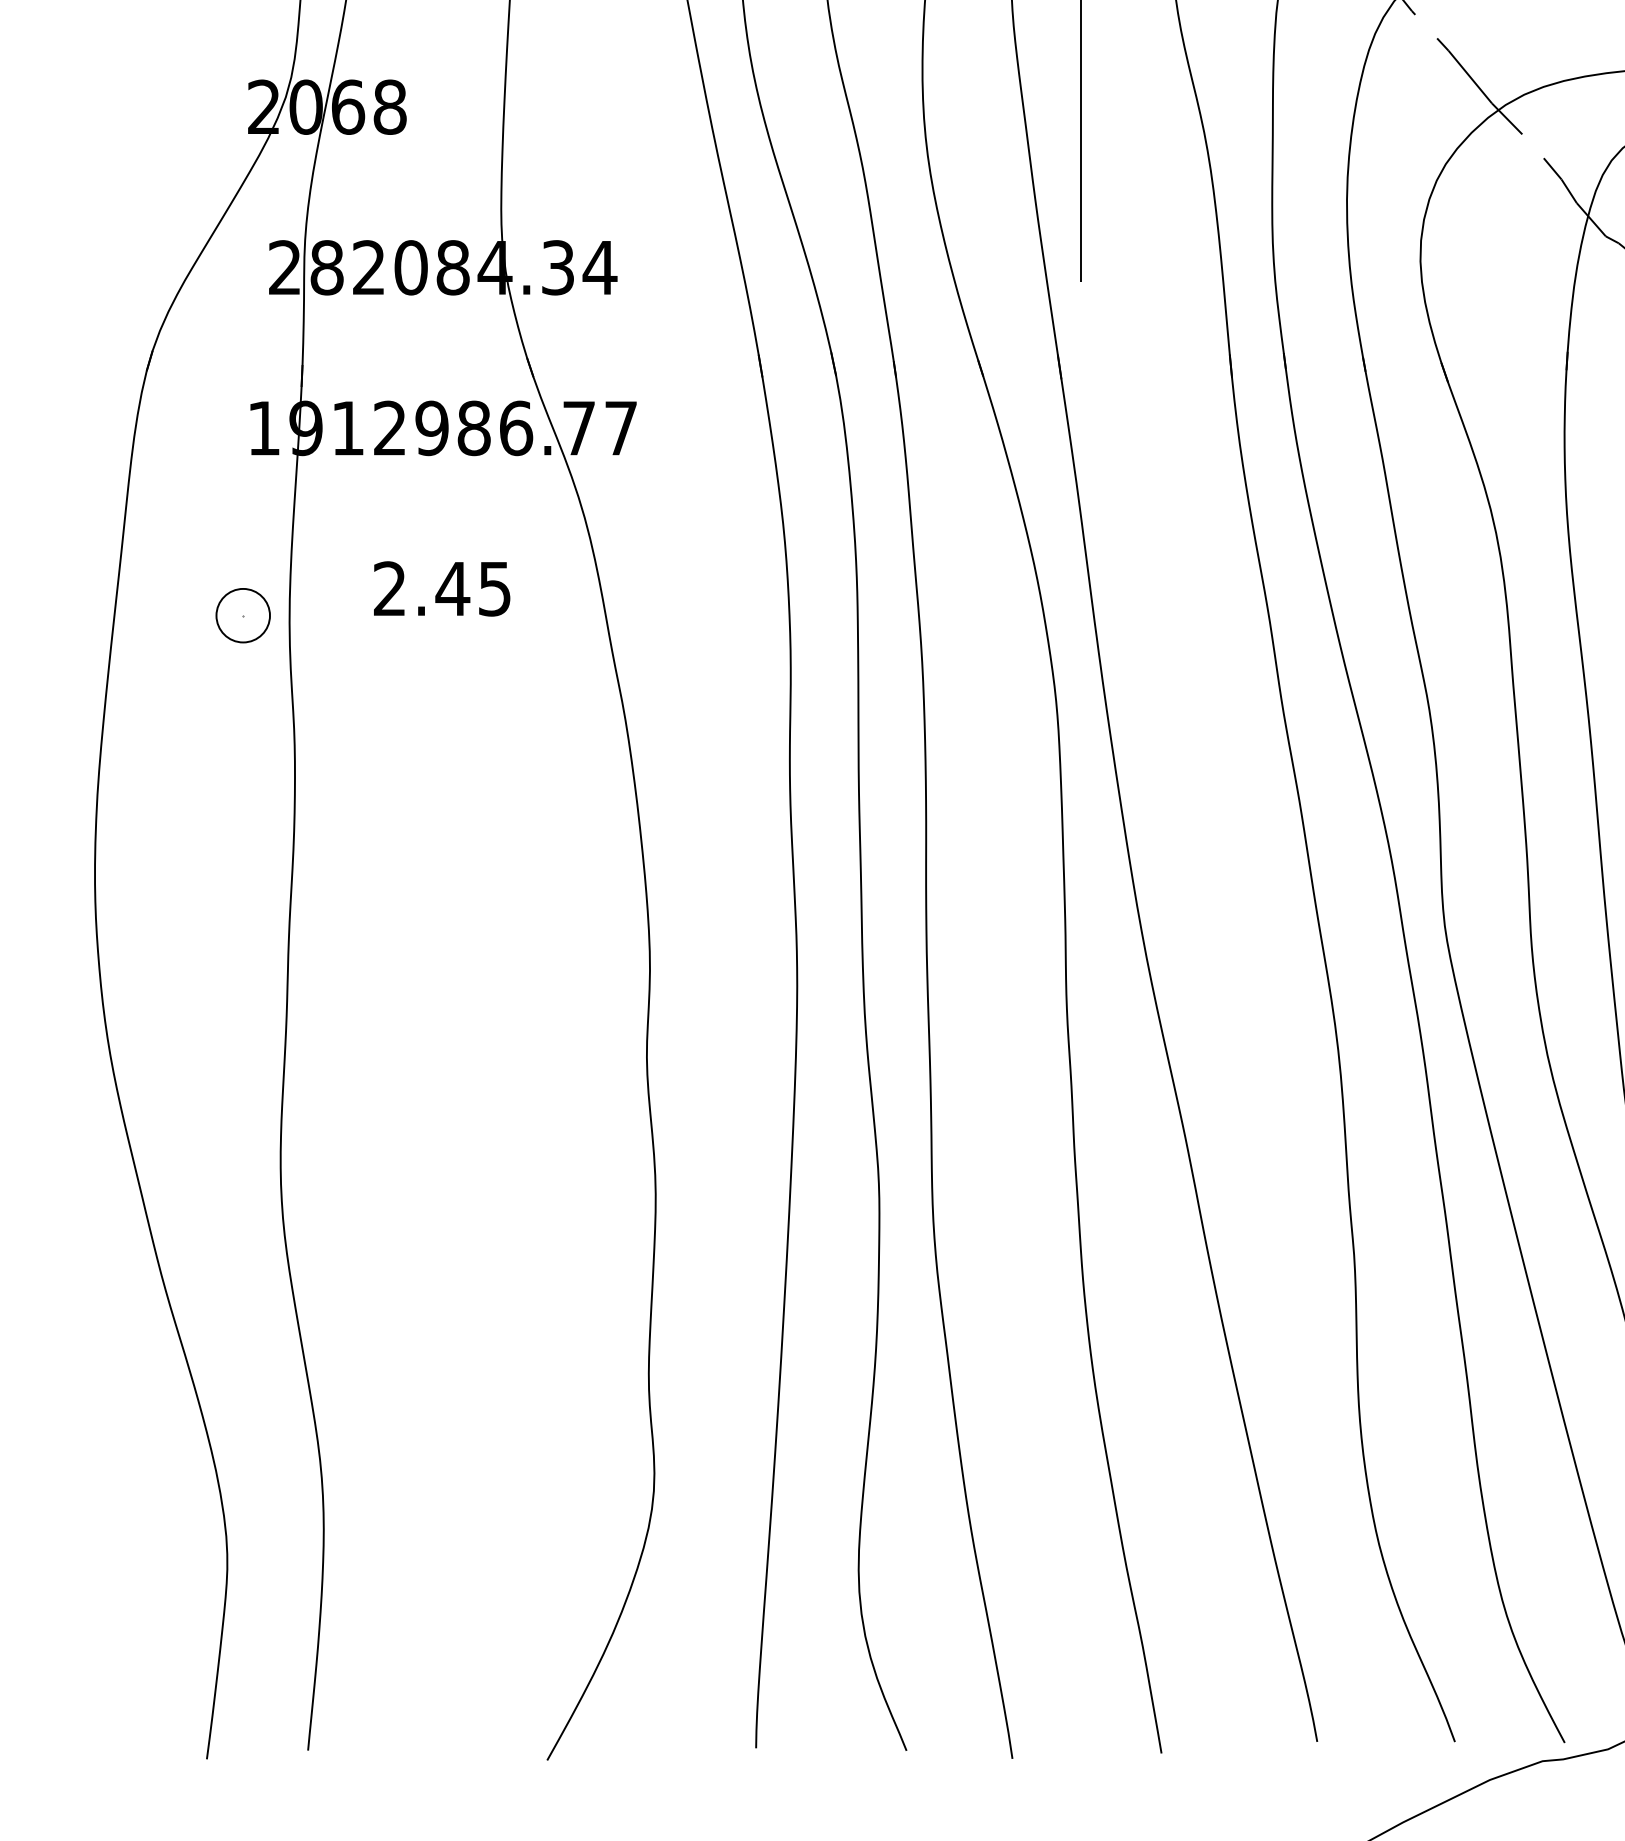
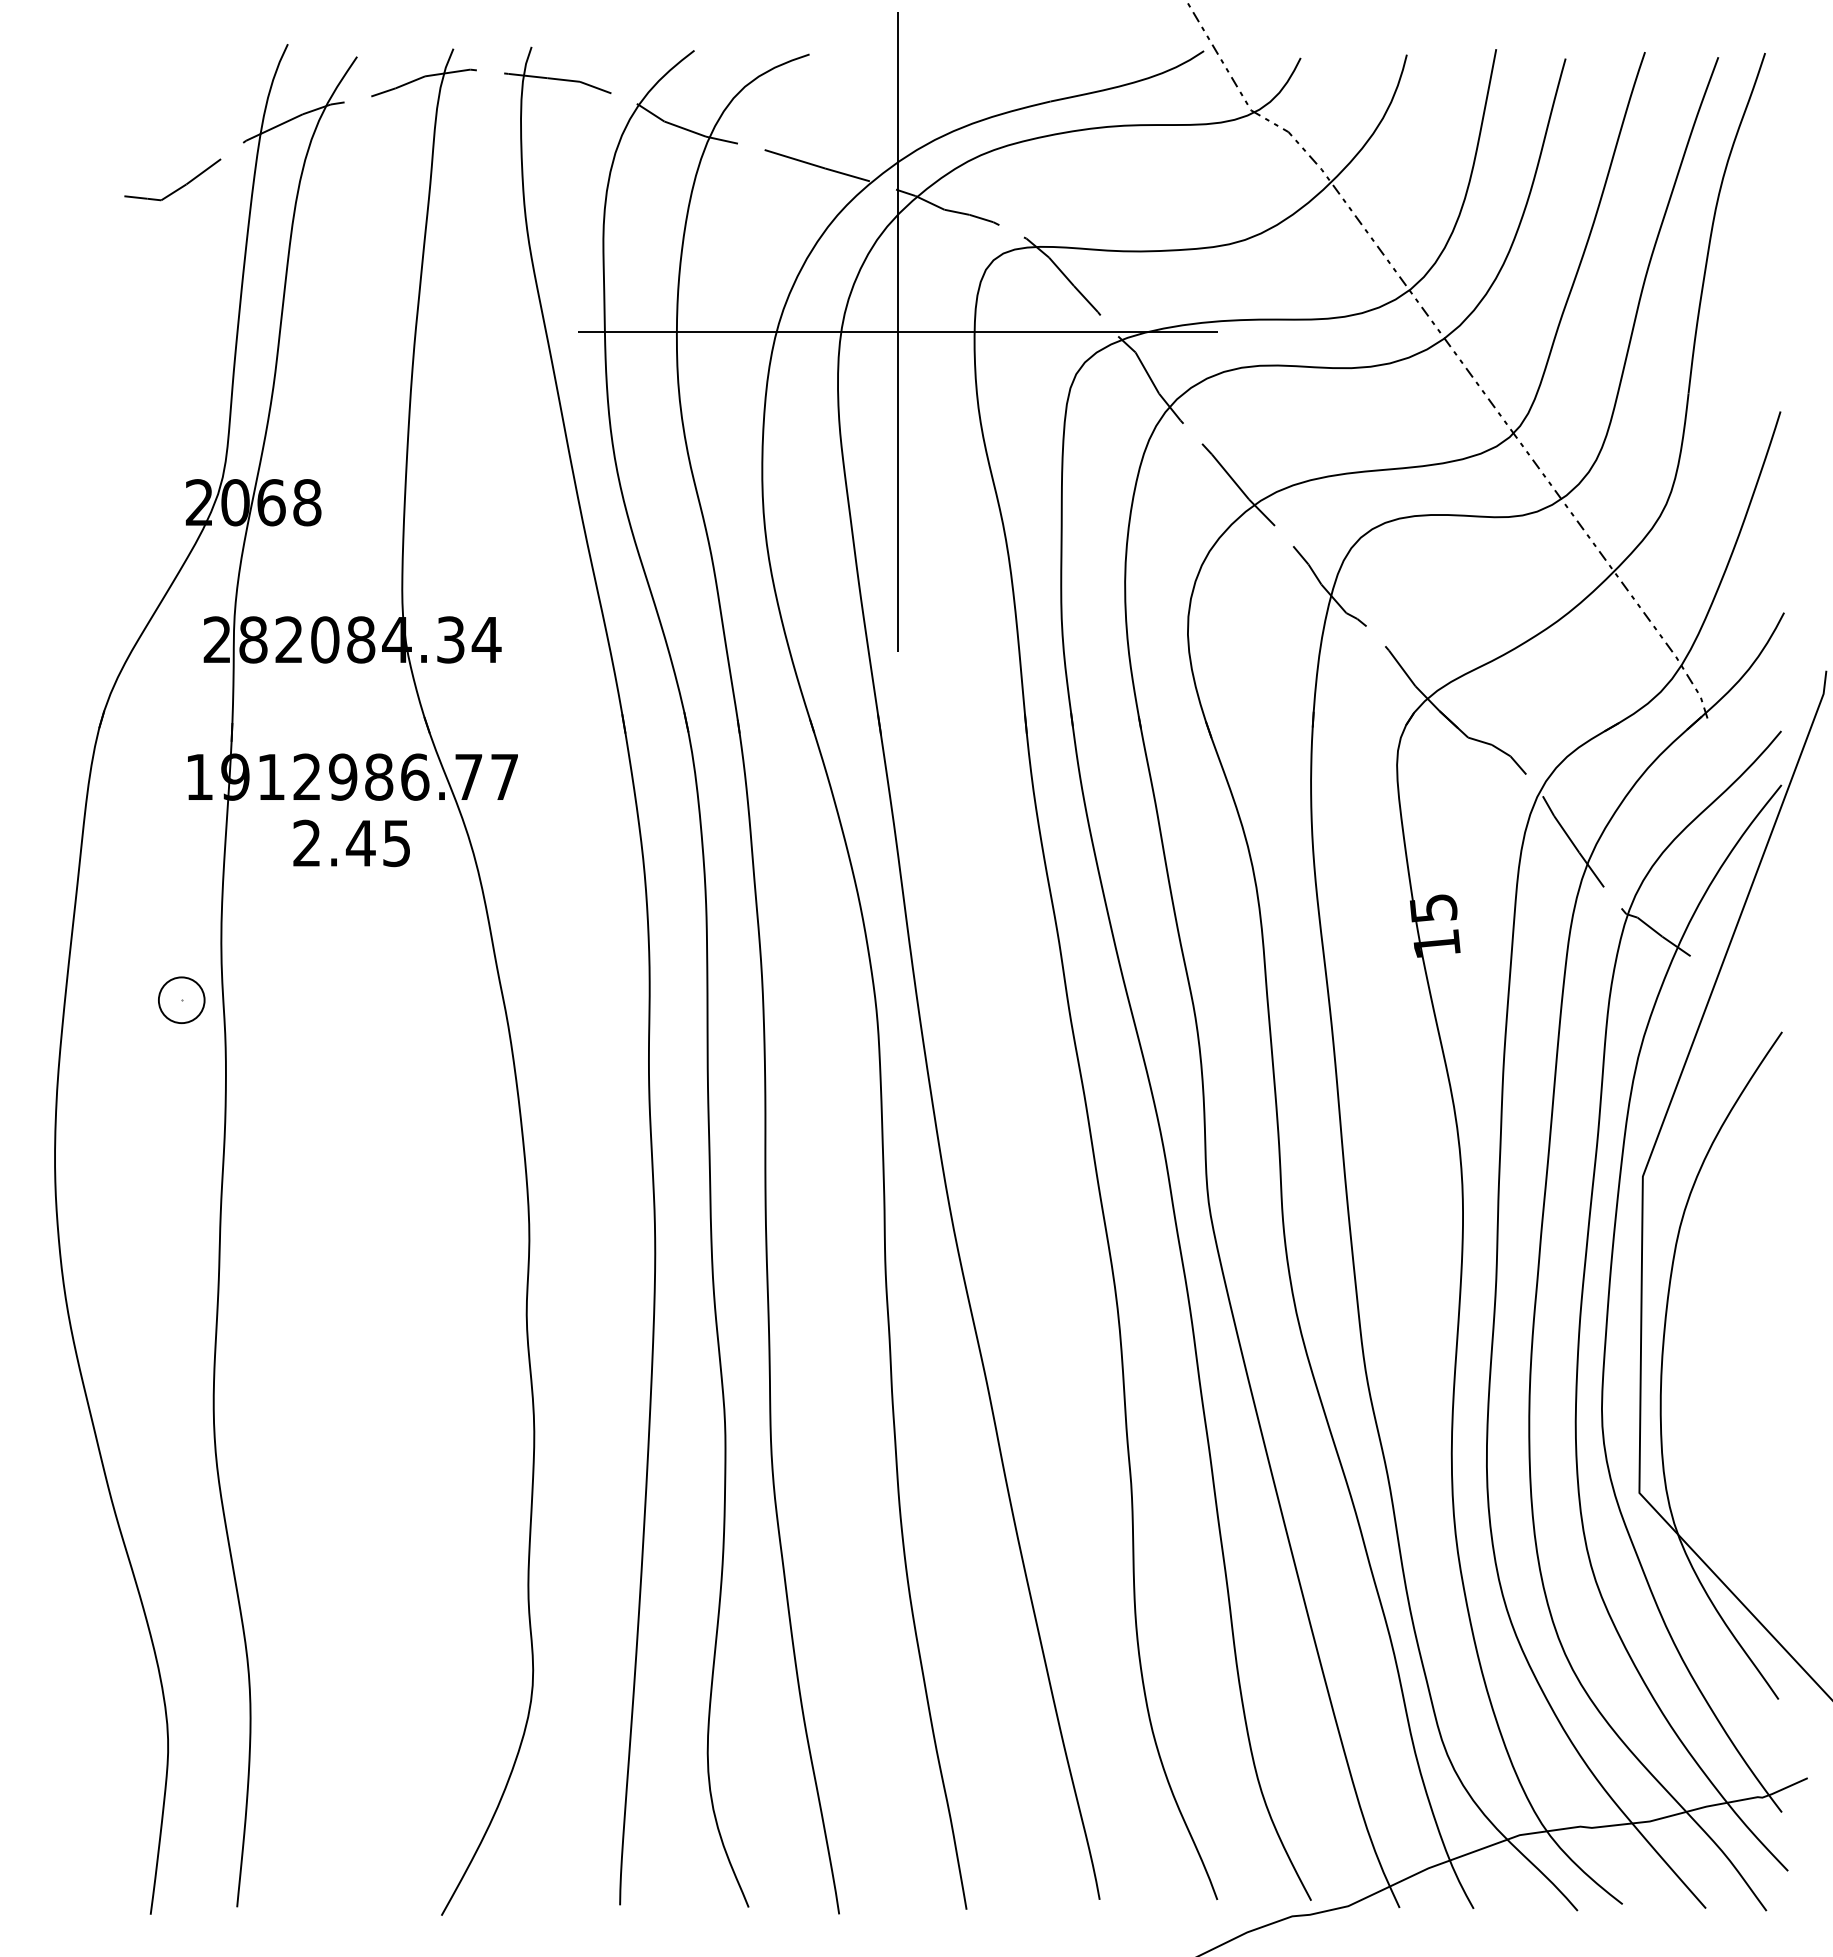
text: (441, 589) -> (351, 843), moved
part: (242, 614) -> (181, 999), moved

